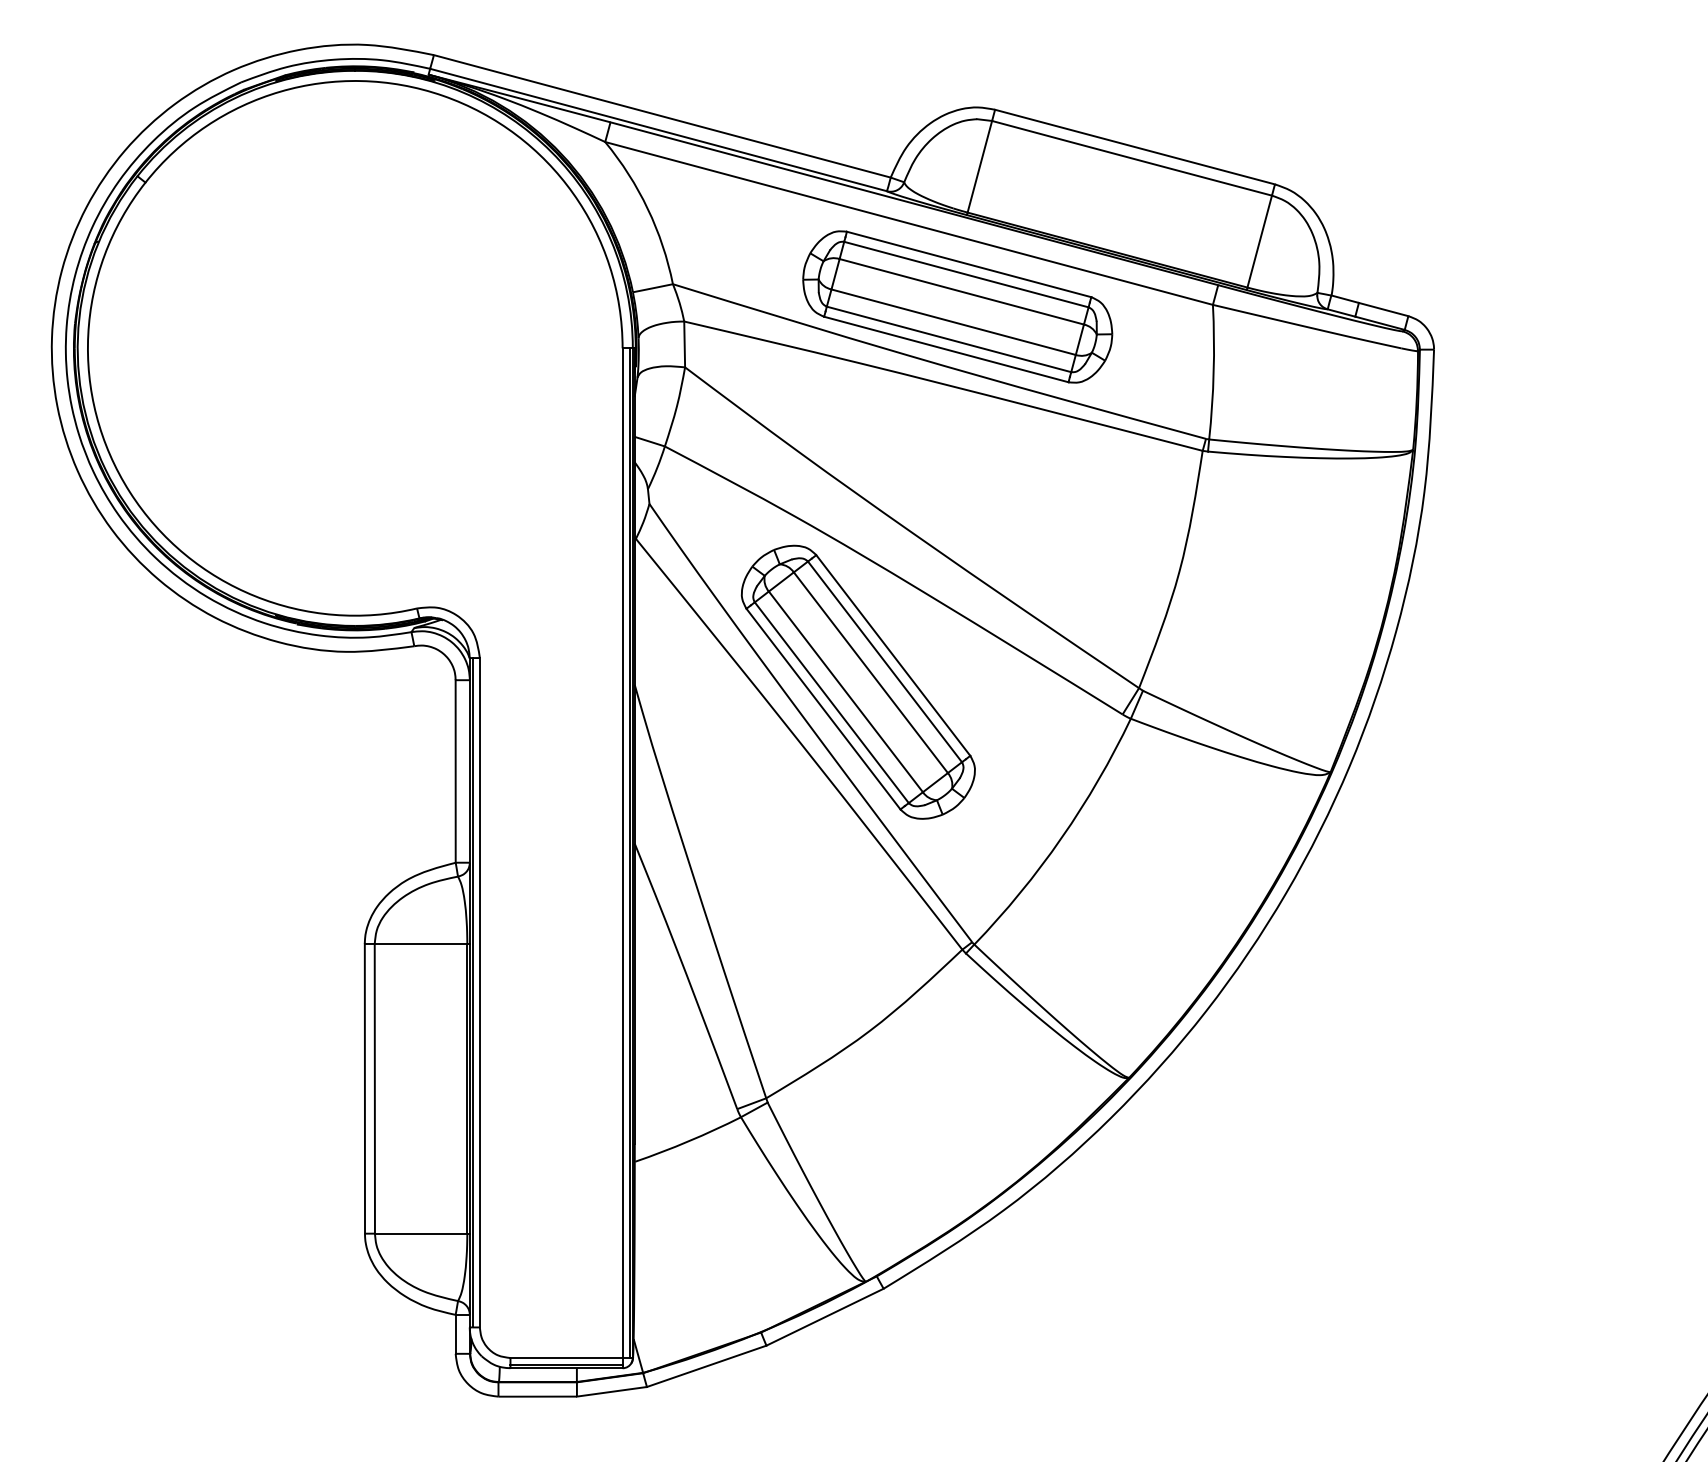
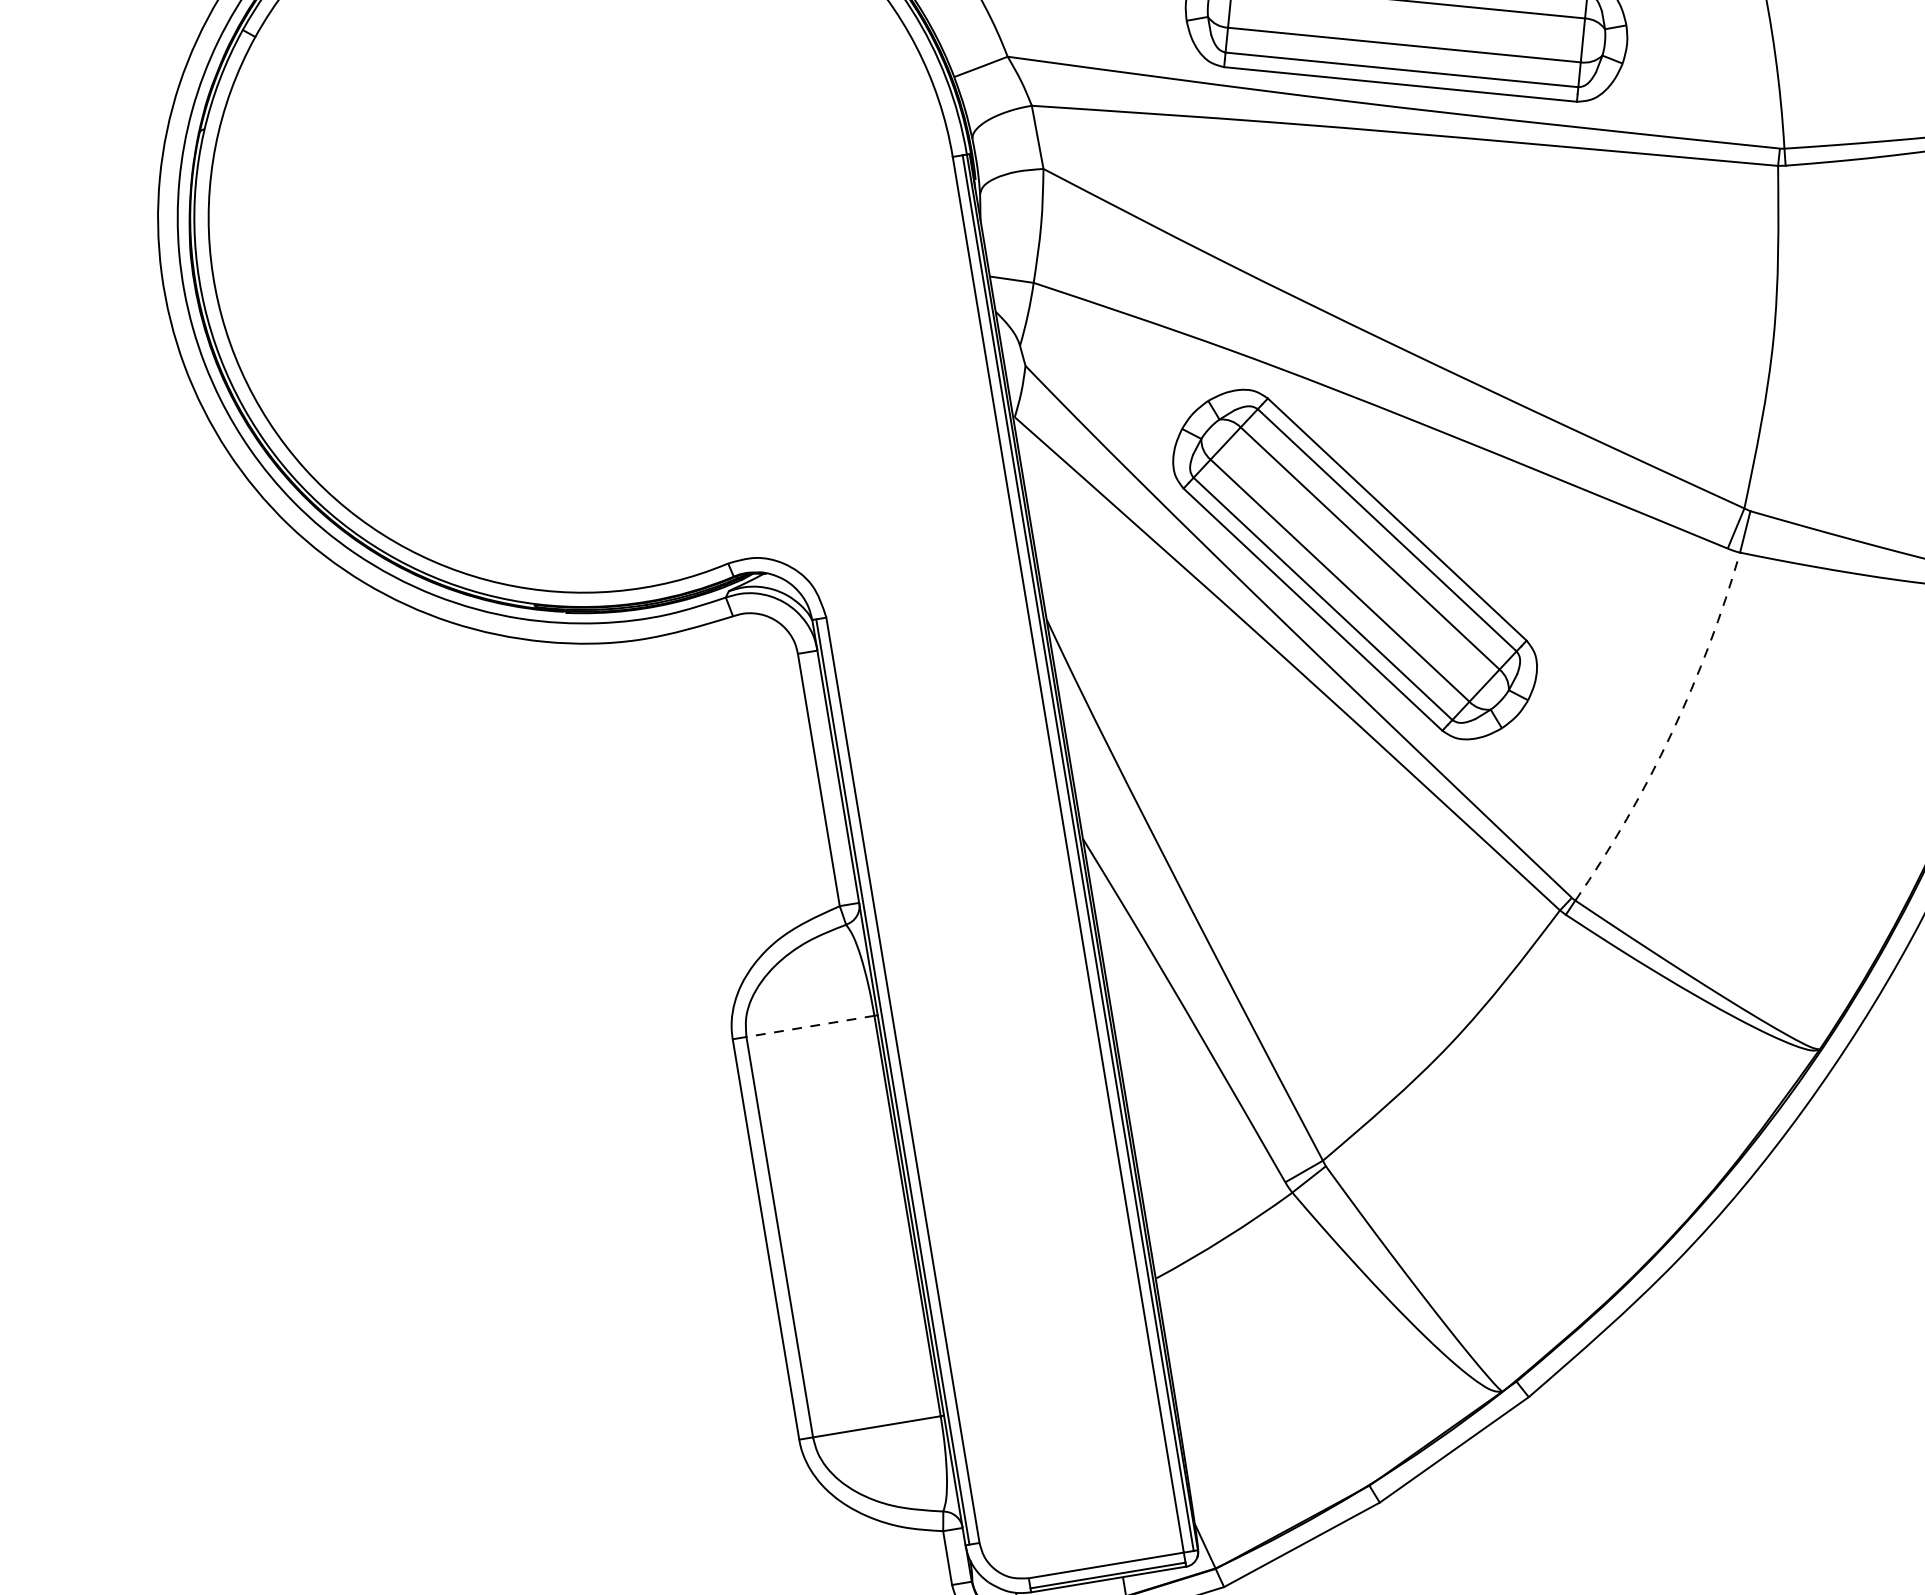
arc: (1061, 837) -> (1671, 732), solid -> dashed
line: (420, 944) -> (809, 1027), solid -> dashed

